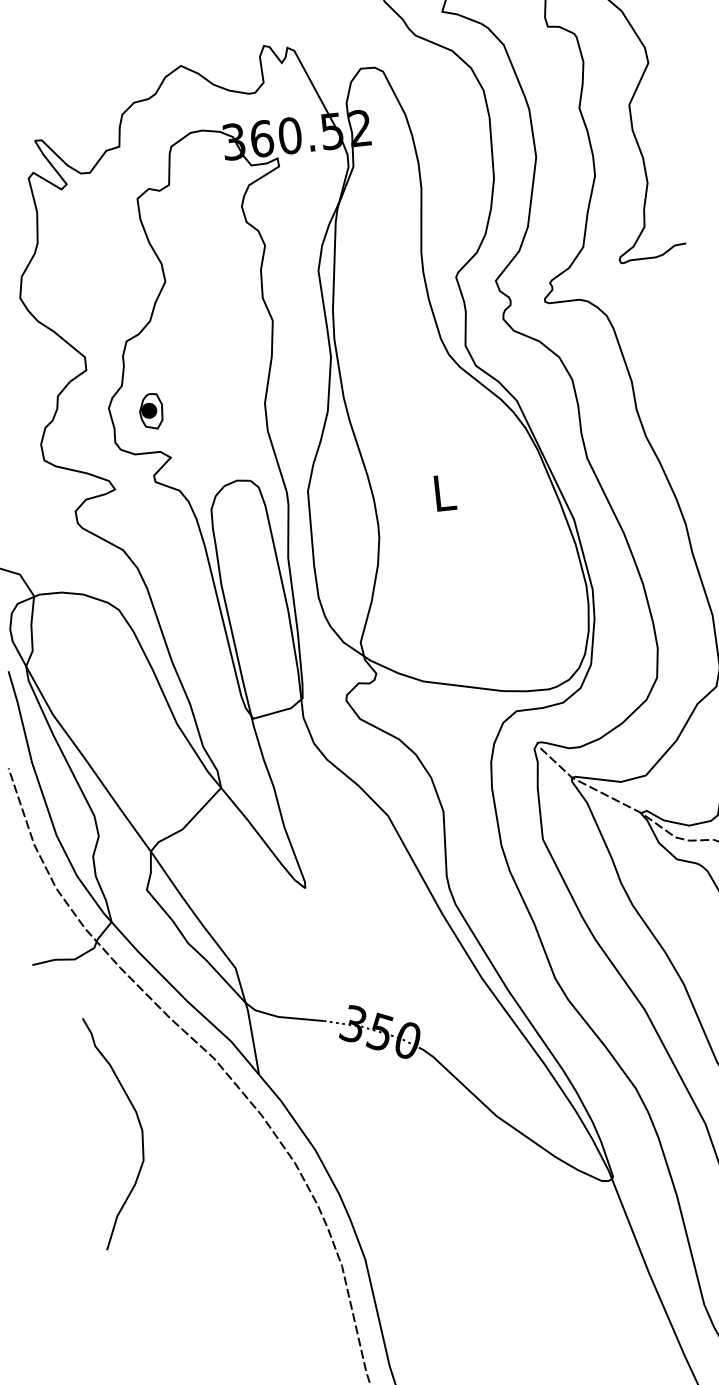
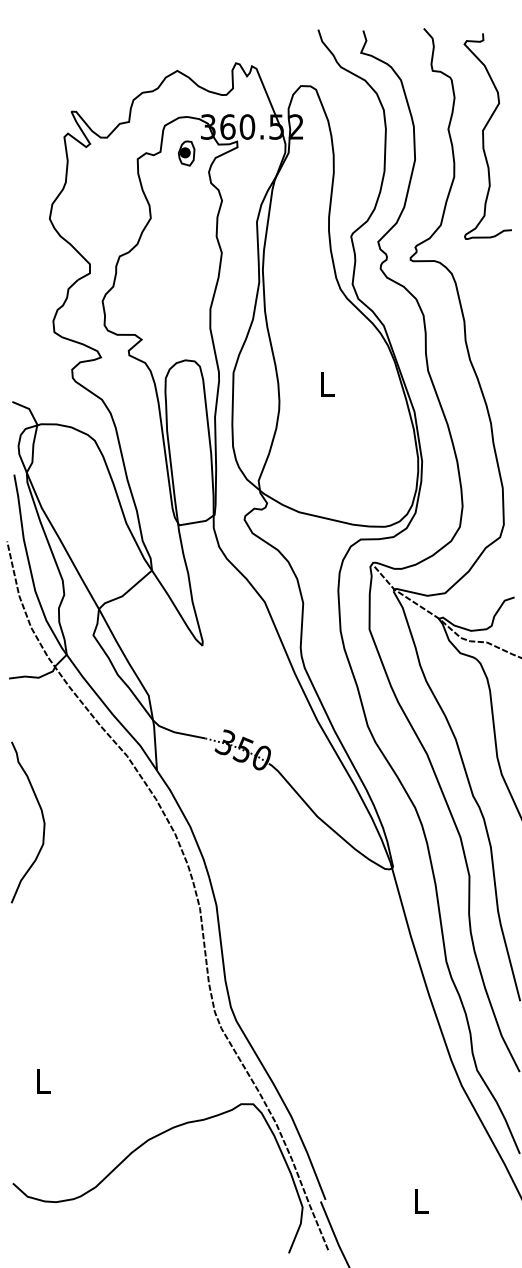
part: (151, 411) -> (186, 153), moved
curve: (138, 1125) -> (42, 819), moved

